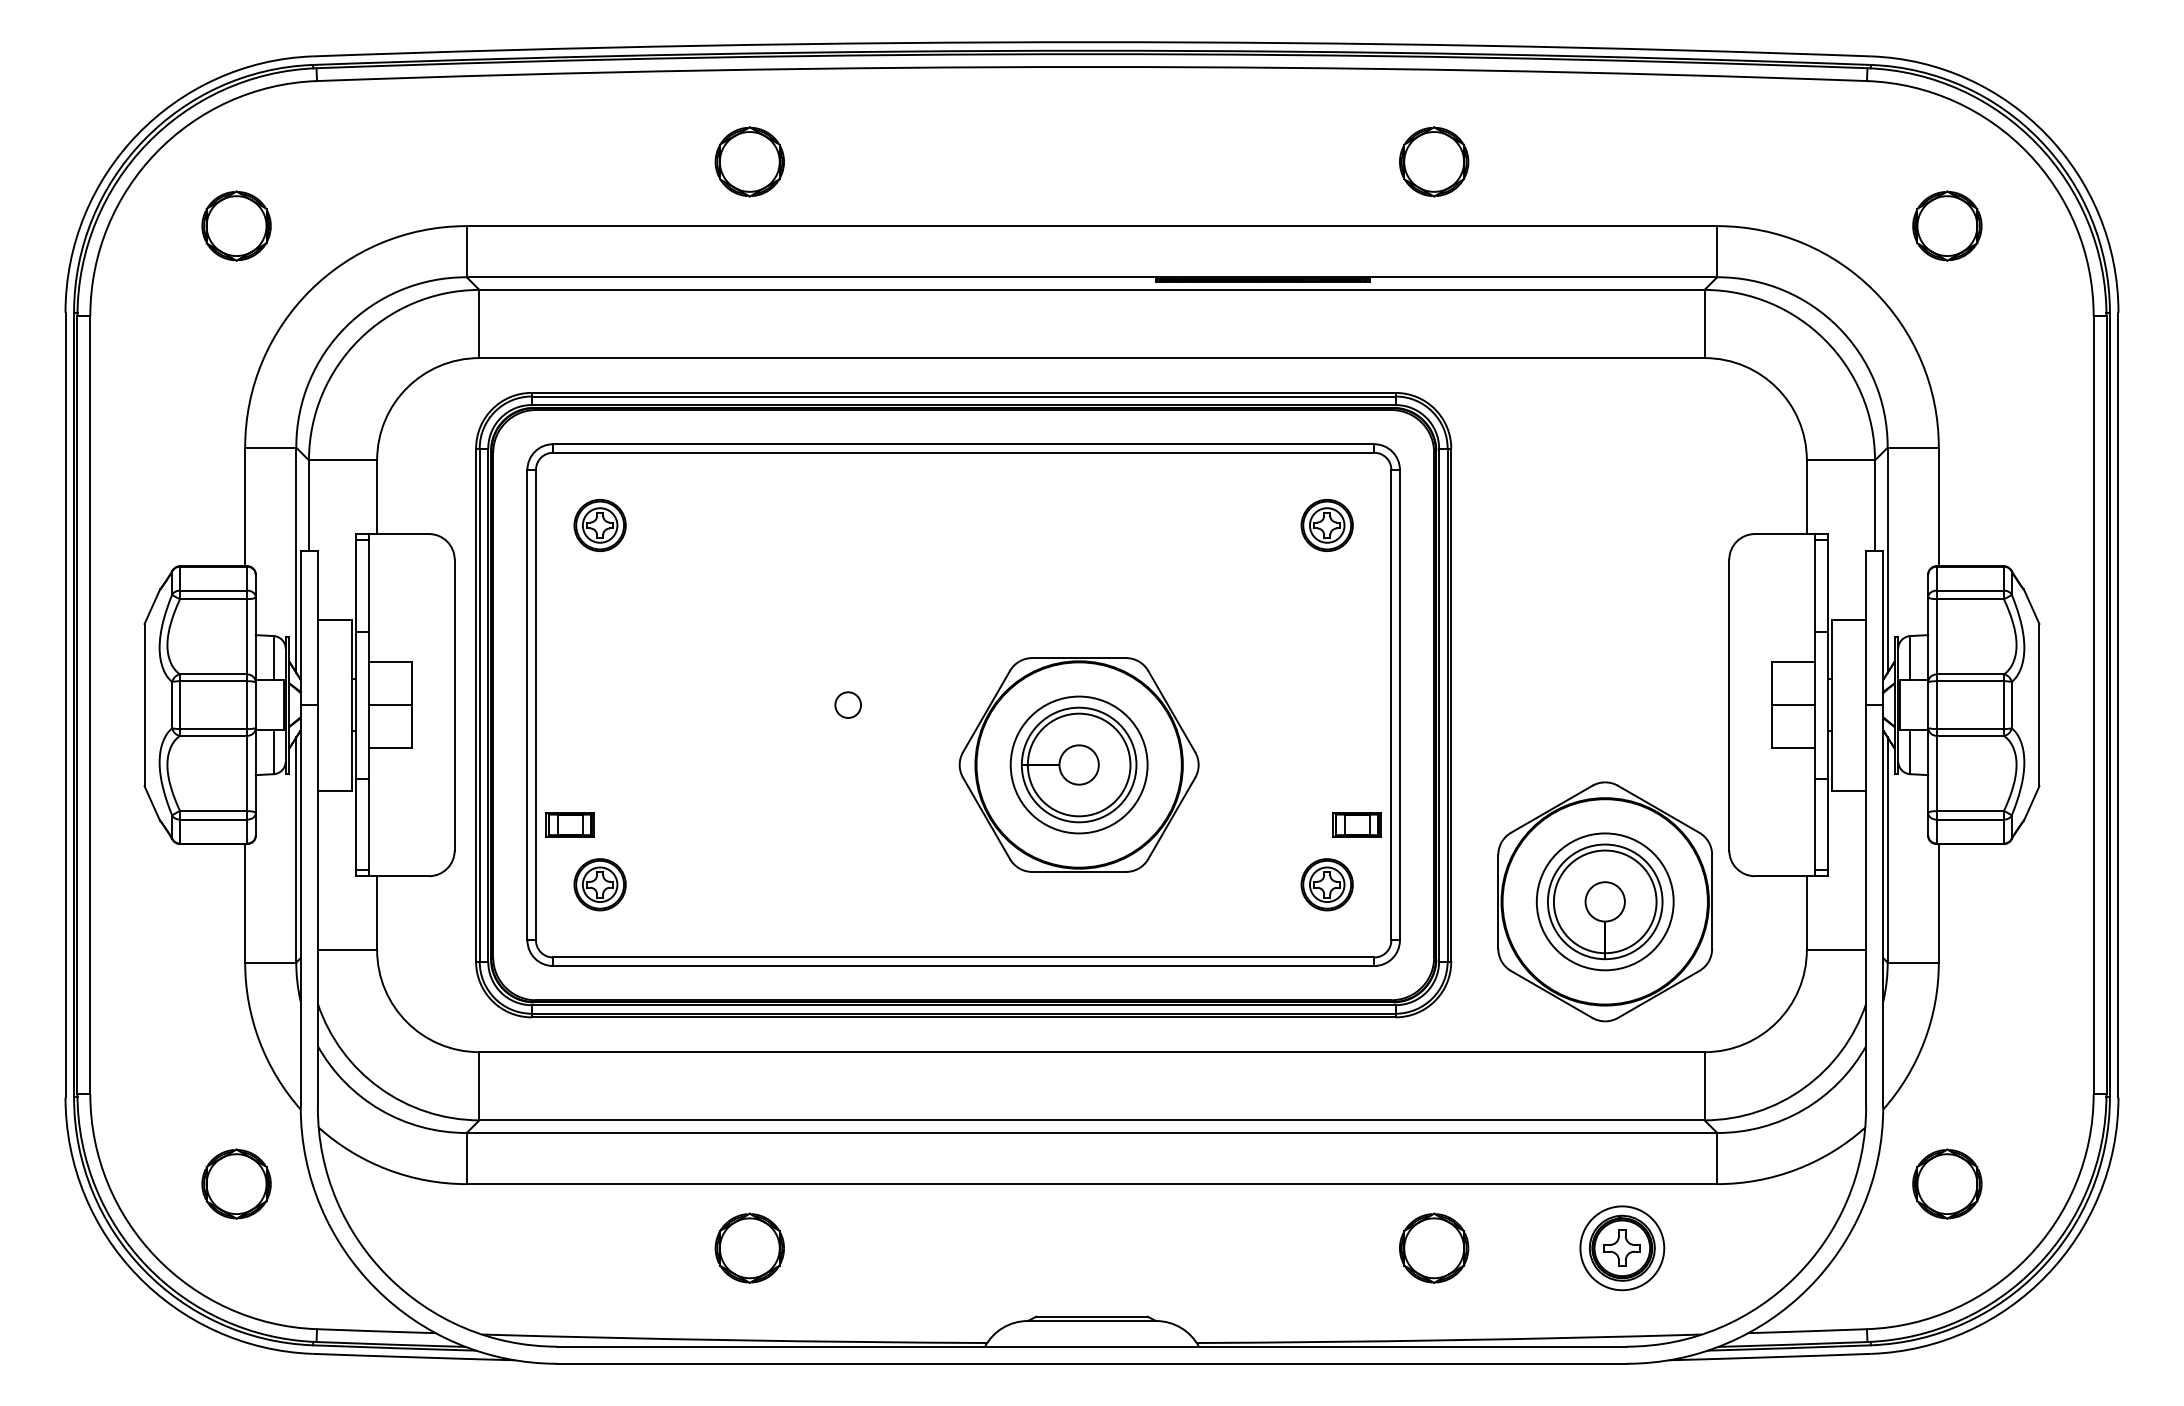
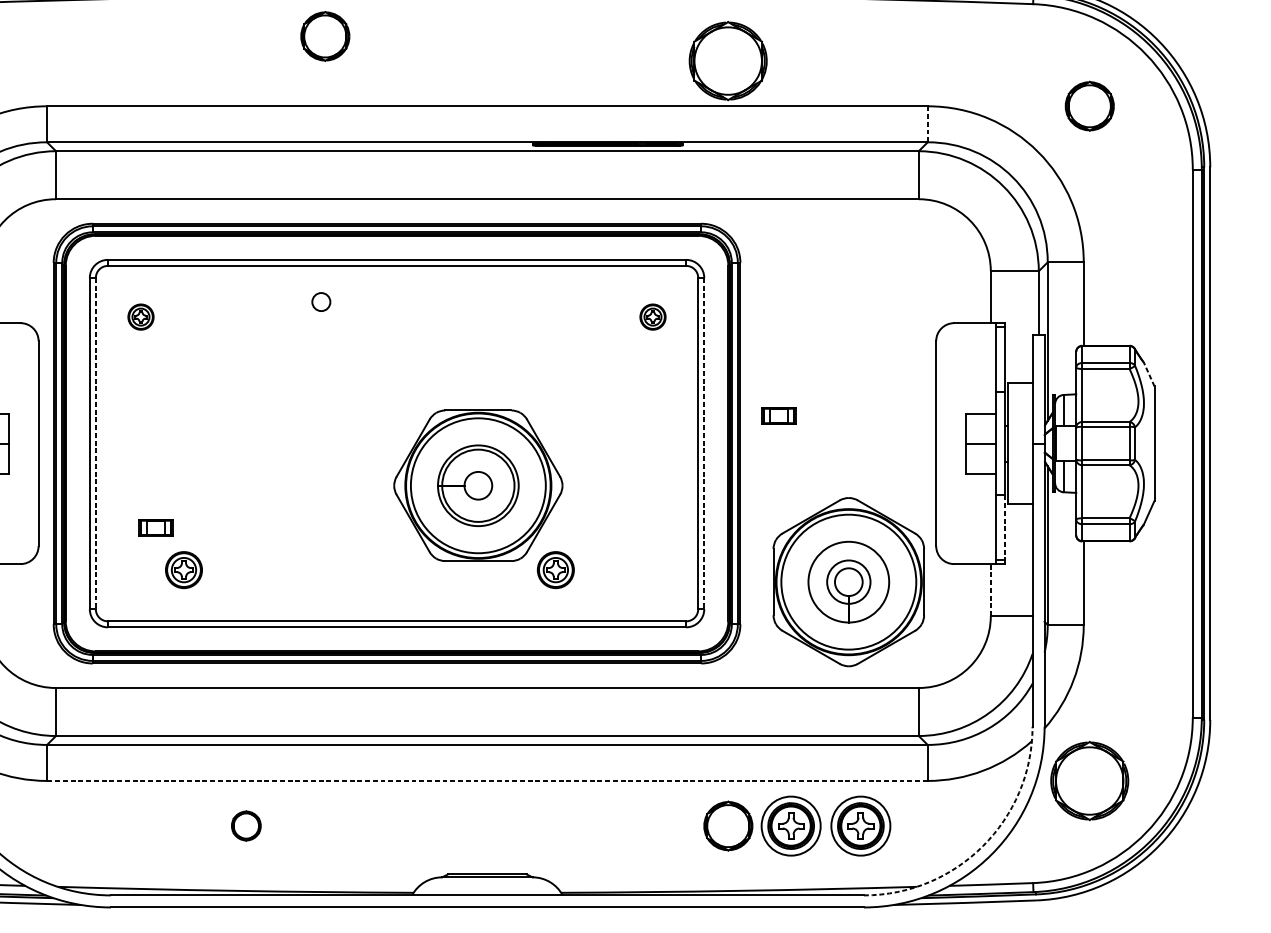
part: (749, 161) -> (325, 36), moved
part: (1434, 161) -> (728, 60), size x1.6
line: (1717, 251) -> (927, 124), solid -> dashed
part: (599, 525) -> (140, 317), size x0.7
part: (1326, 525) -> (652, 317), size x0.7
line: (2031, 606) -> (1149, 374), solid -> dashed
circle: (847, 704) -> (320, 301), moved
line: (535, 705) -> (95, 443), solid -> dashed
line: (1399, 705) -> (703, 443), solid -> dashed
circle: (1078, 764) -> (477, 485), size x1.4
part: (569, 824) -> (155, 527), moved
part: (1356, 824) -> (778, 415), moved
line: (1827, 824) -> (1005, 527), solid -> dashed
part: (599, 884) -> (183, 569), moved
part: (1326, 884) -> (555, 569), moved
circle: (1604, 901) -> (848, 581), size x0.6
circle: (1604, 901) -> (848, 581), size x1.4
line: (1806, 913) -> (990, 590), solid -> dashed
part: (1947, 1183) -> (1089, 780), size x1.6
line: (1091, 1184) -> (487, 781), solid -> dashed
part: (749, 1247) -> (246, 825), size x0.6
part: (1523, 1248) -> (791, 826), added
arc: (1795, 1276) -> (982, 845), solid -> dashed

